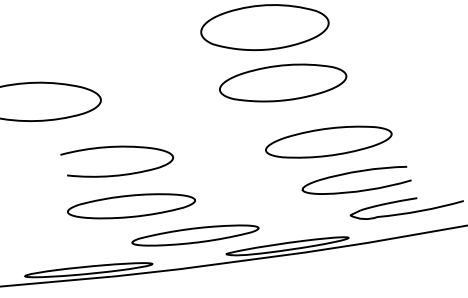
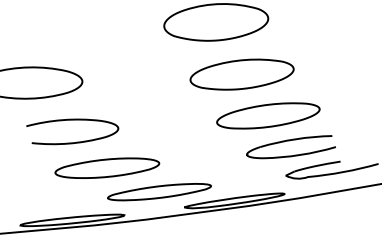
part: (282, 82) -> (241, 74), moved
curve: (121, 173) -> (76, 141), moved

